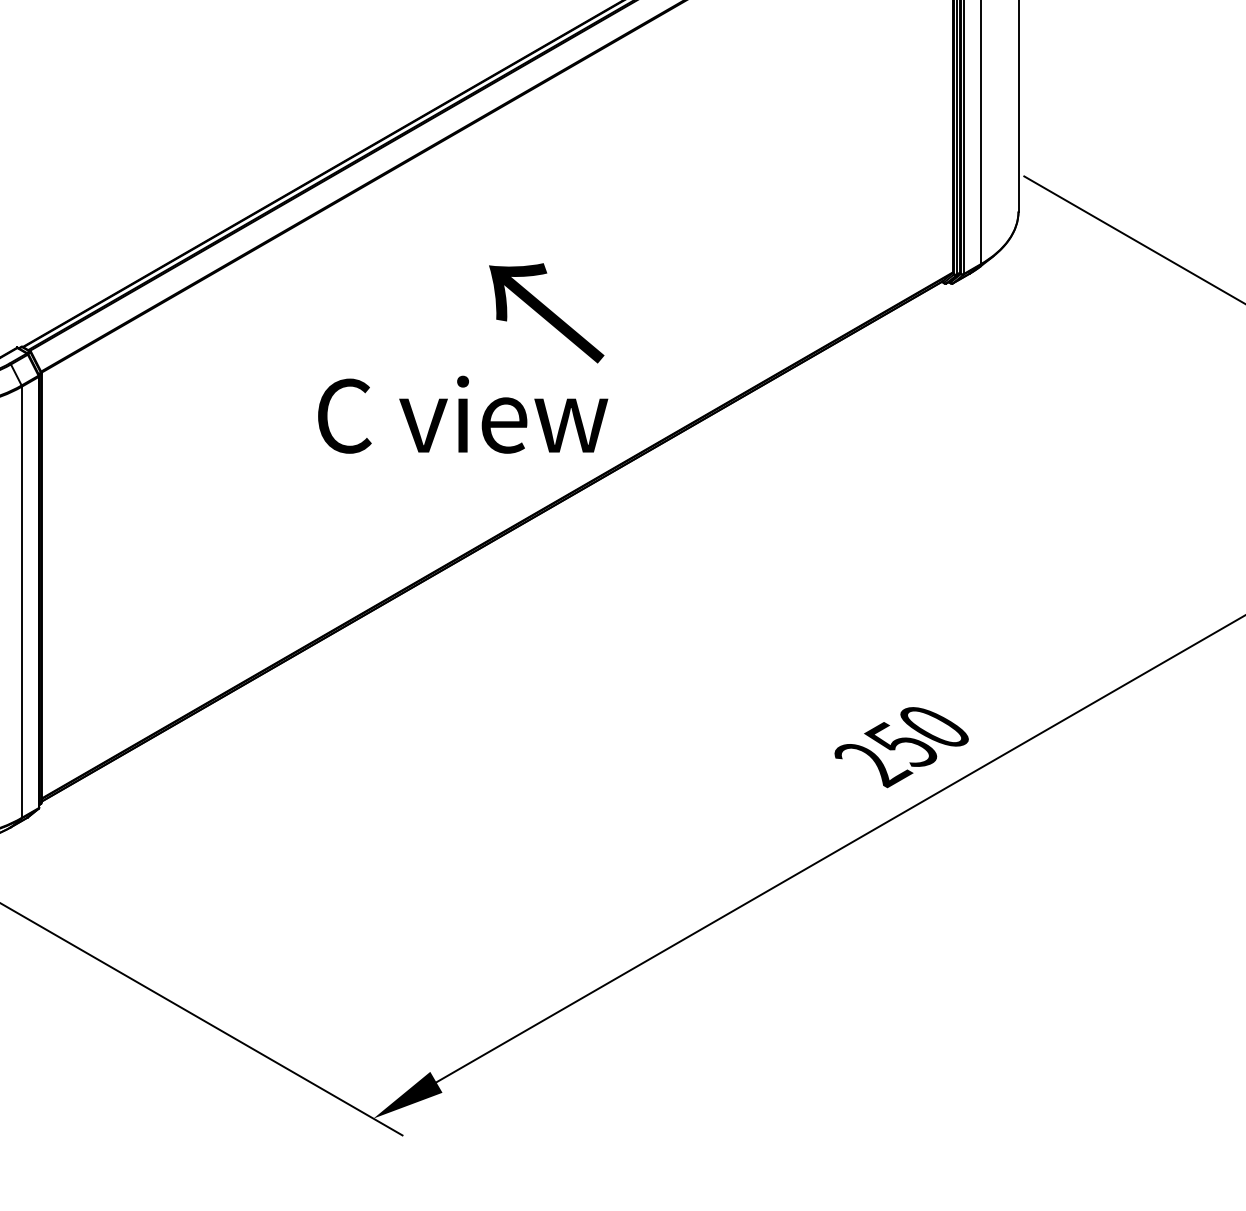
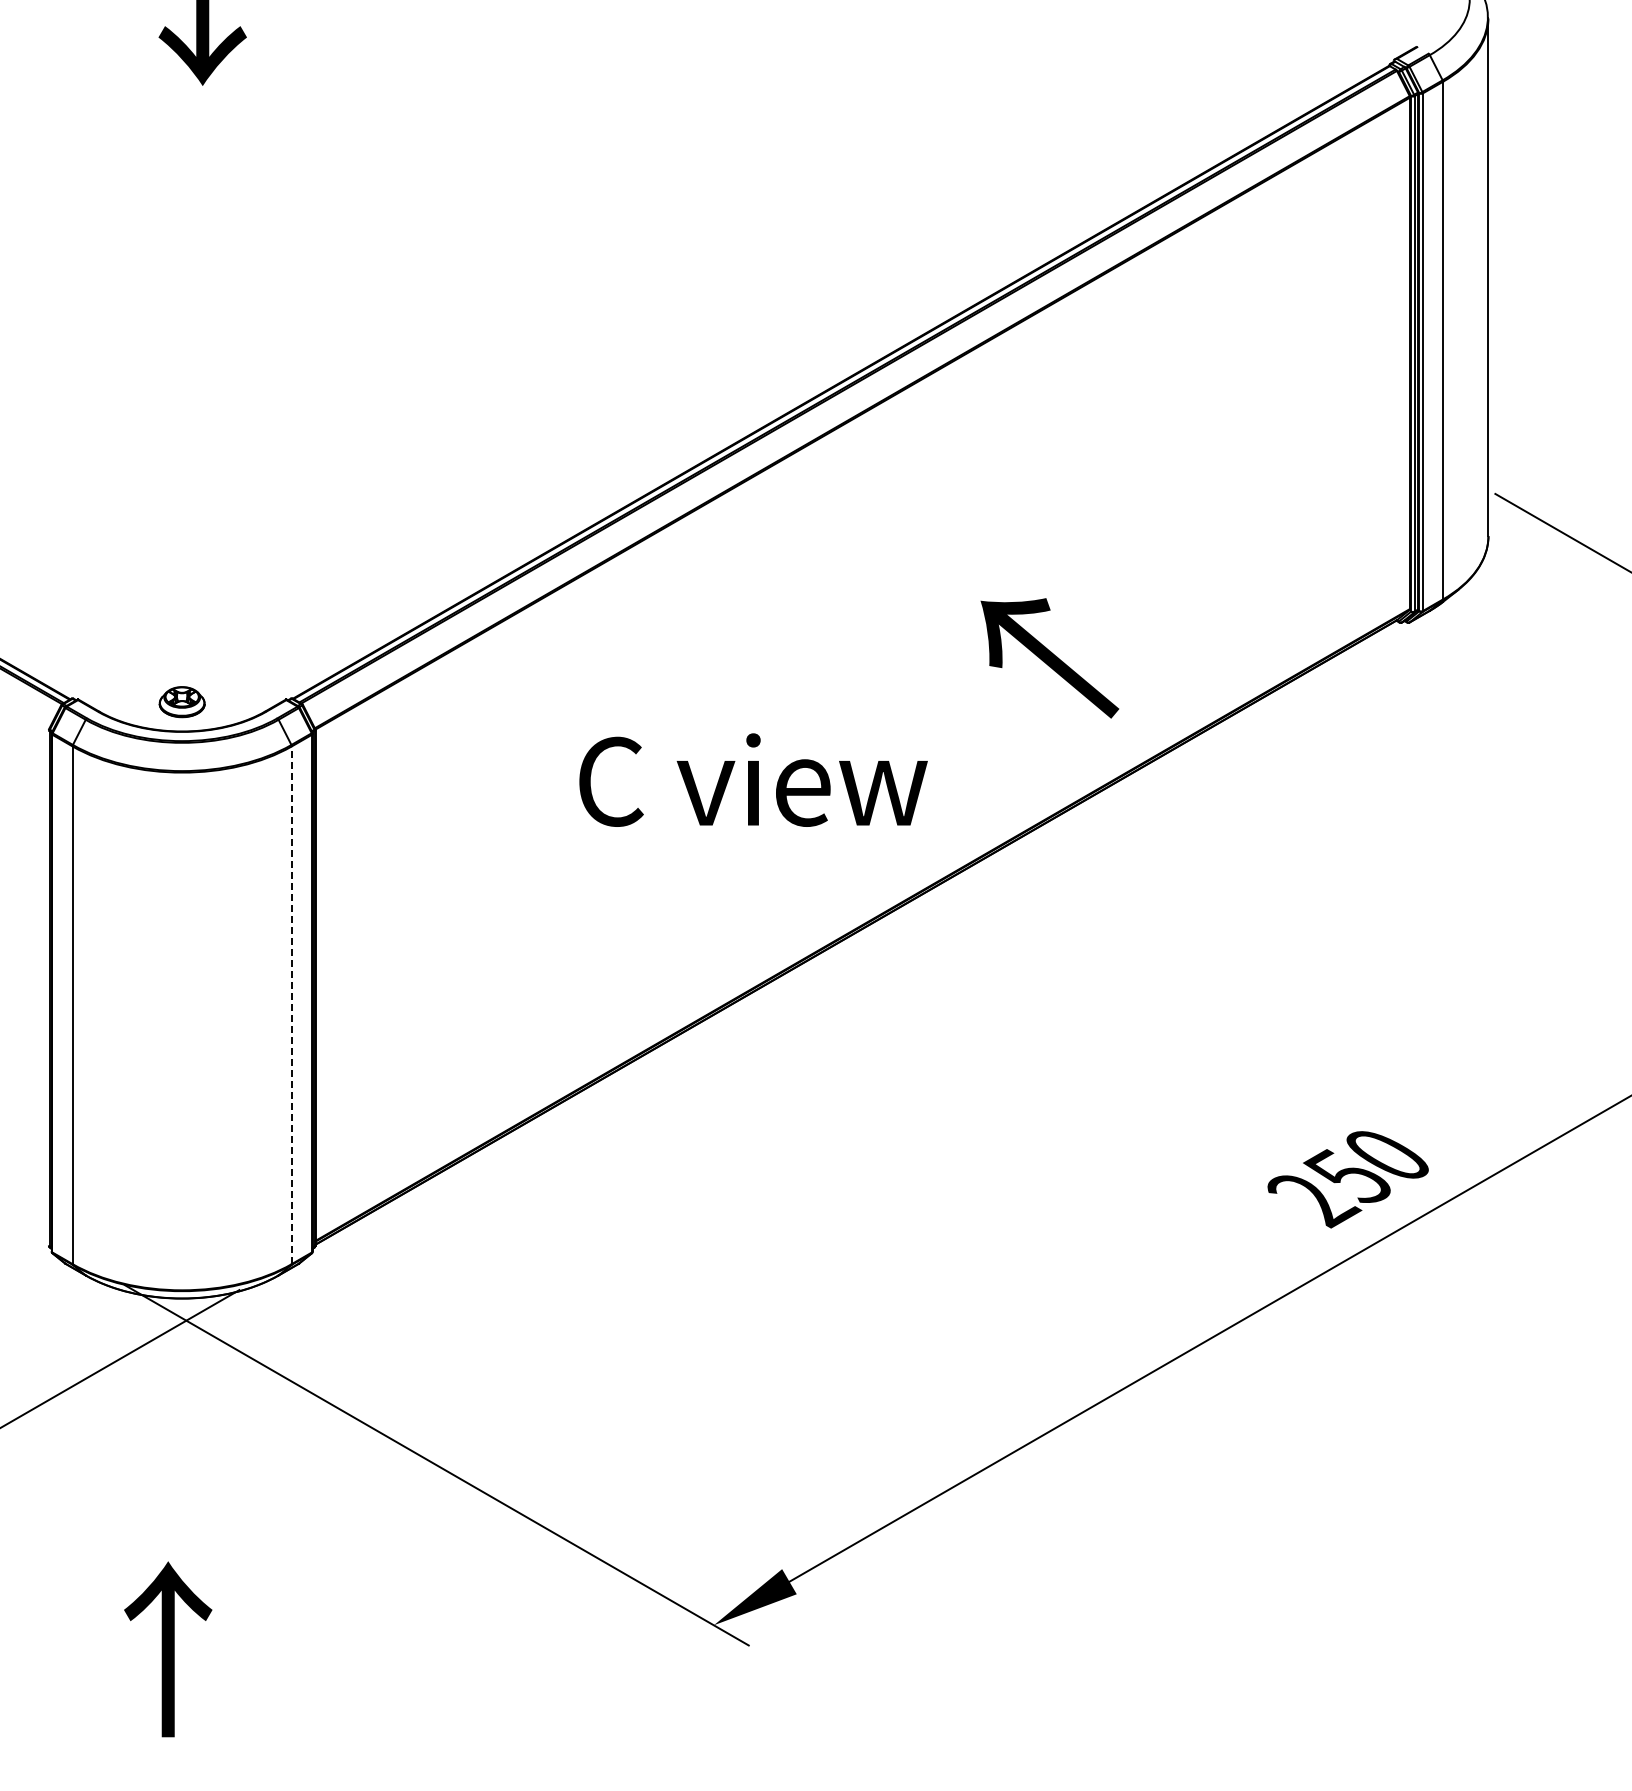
text: (546, 313) -> (1049, 658), moved
text: (463, 414) -> (753, 779), moved
line: (21, 602) -> (291, 1005), solid -> dashed

